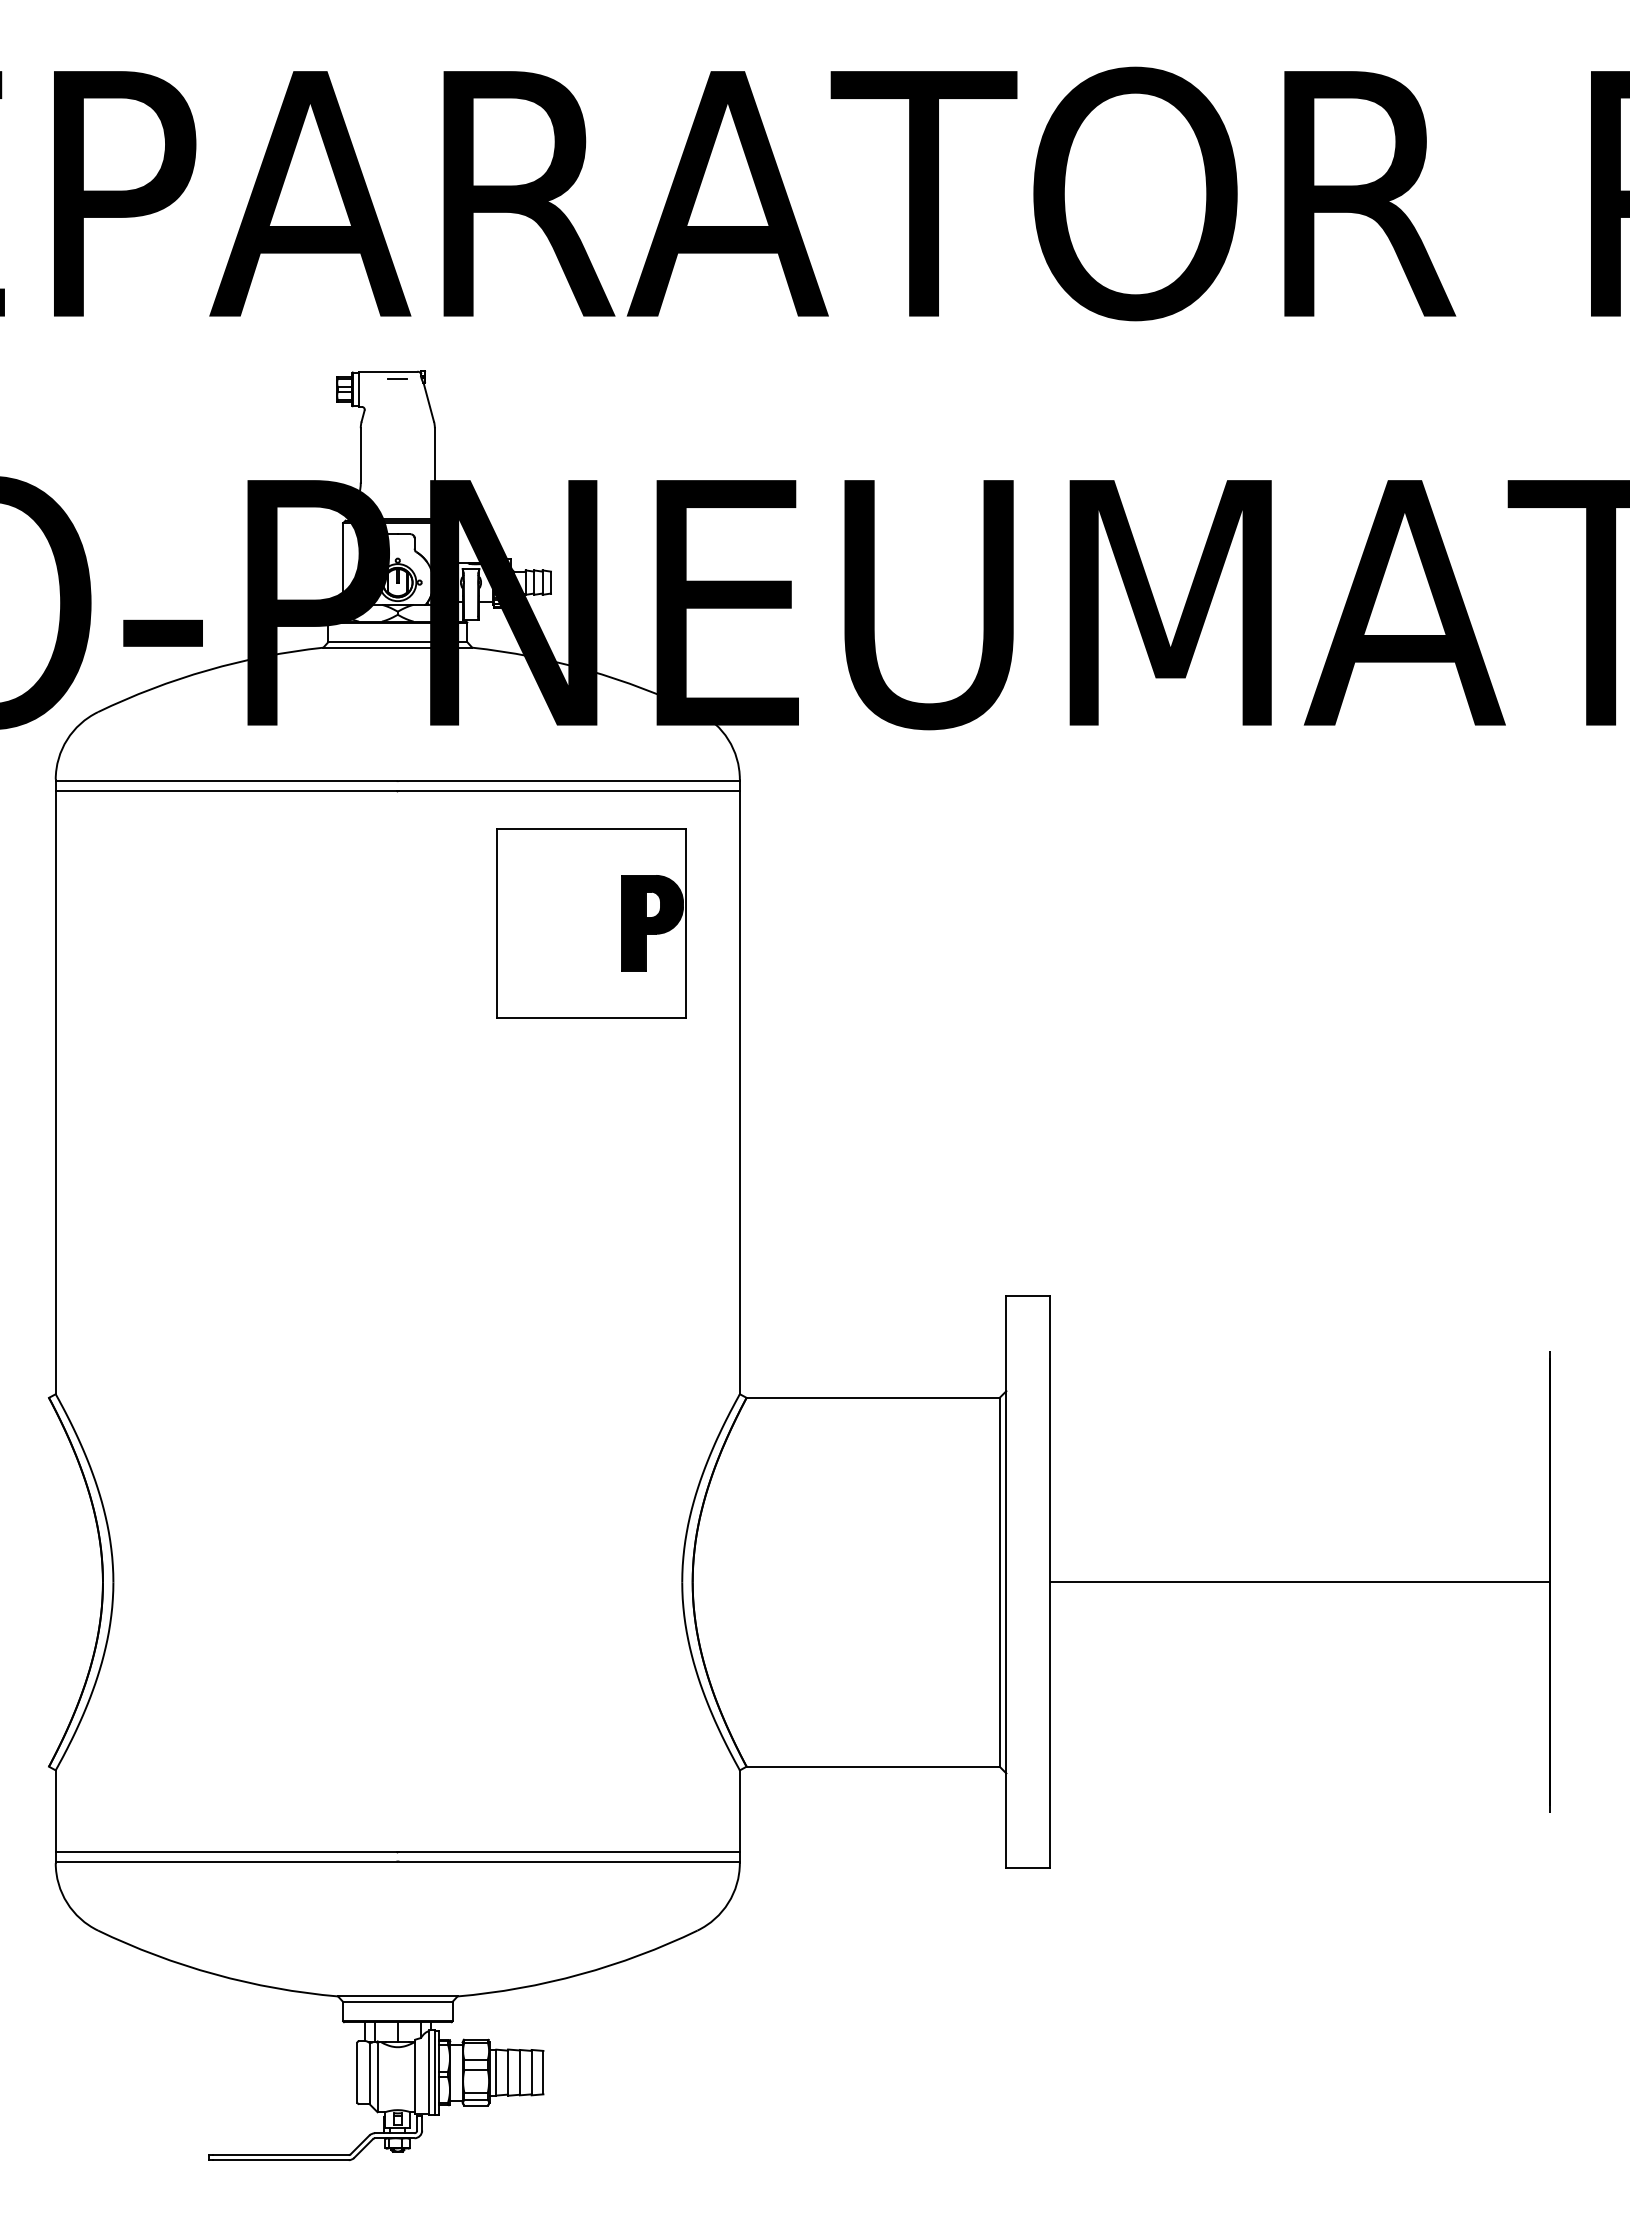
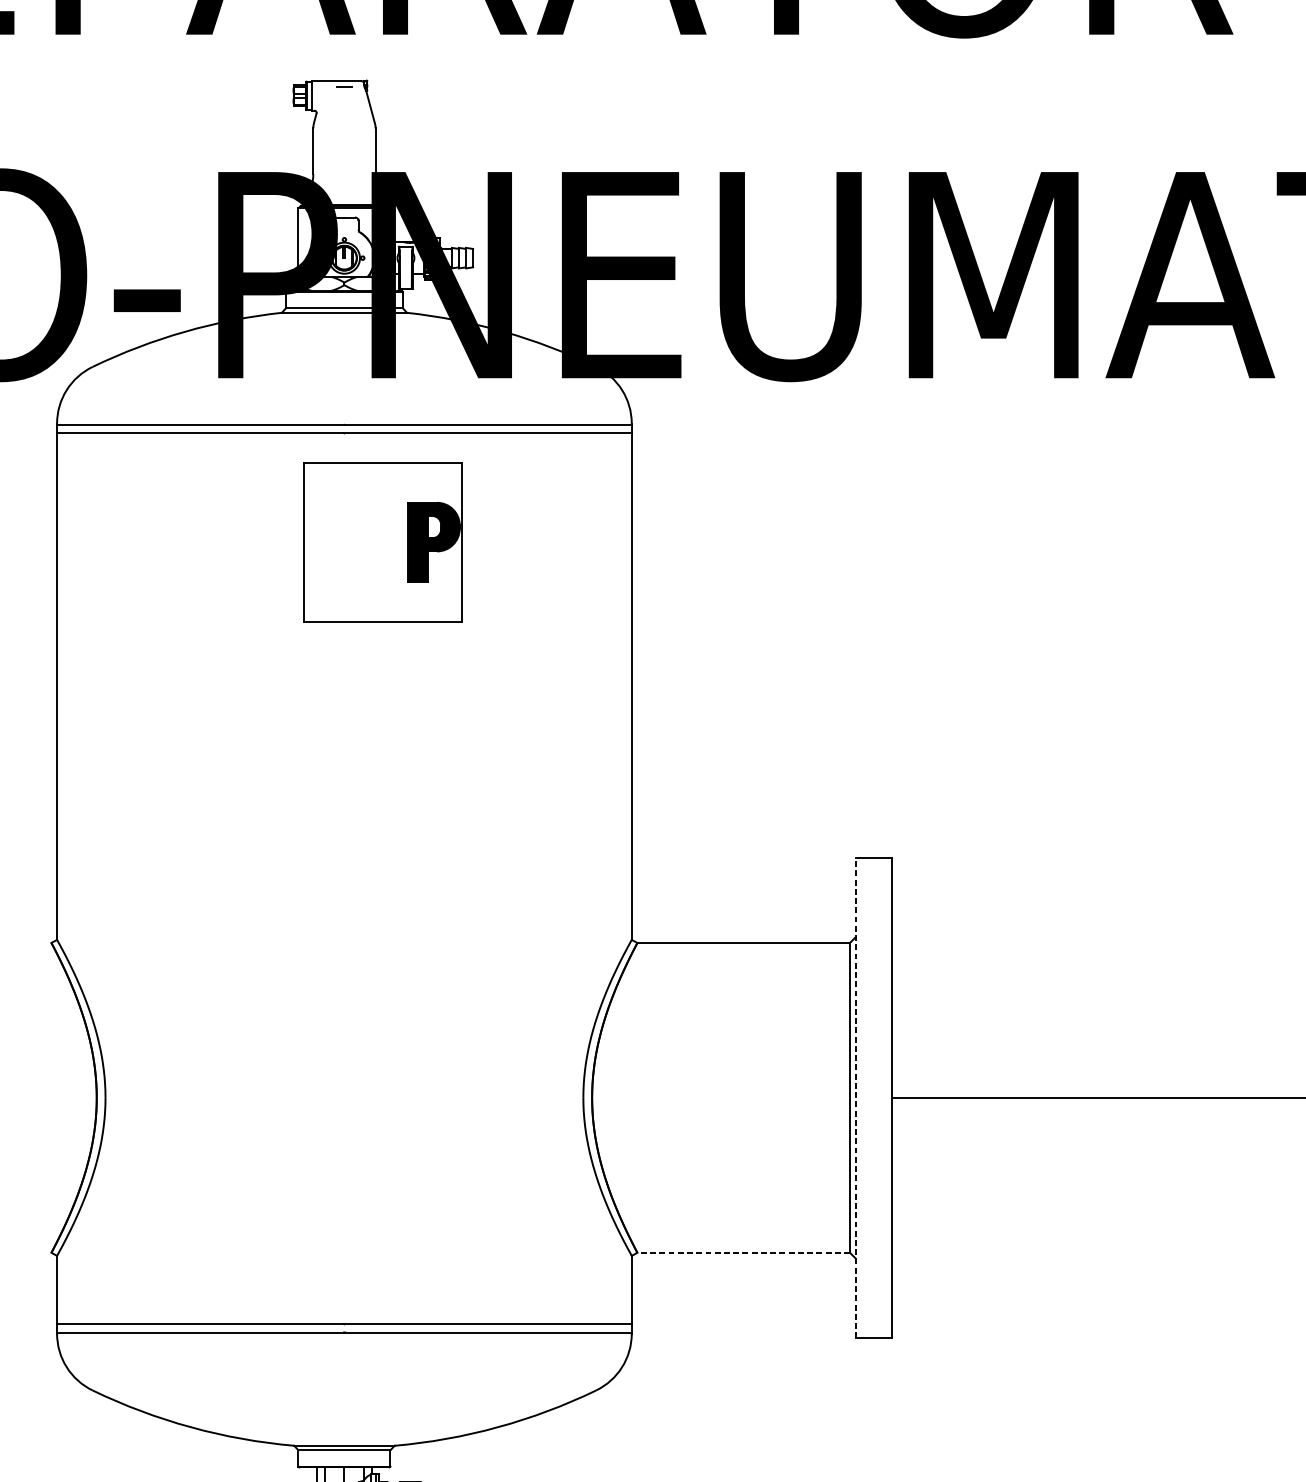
part: (591, 923) -> (382, 542), moved
line: (1006, 1581) -> (855, 1097), solid -> dashed
line: (873, 1766) -> (744, 1252), solid -> dashed

